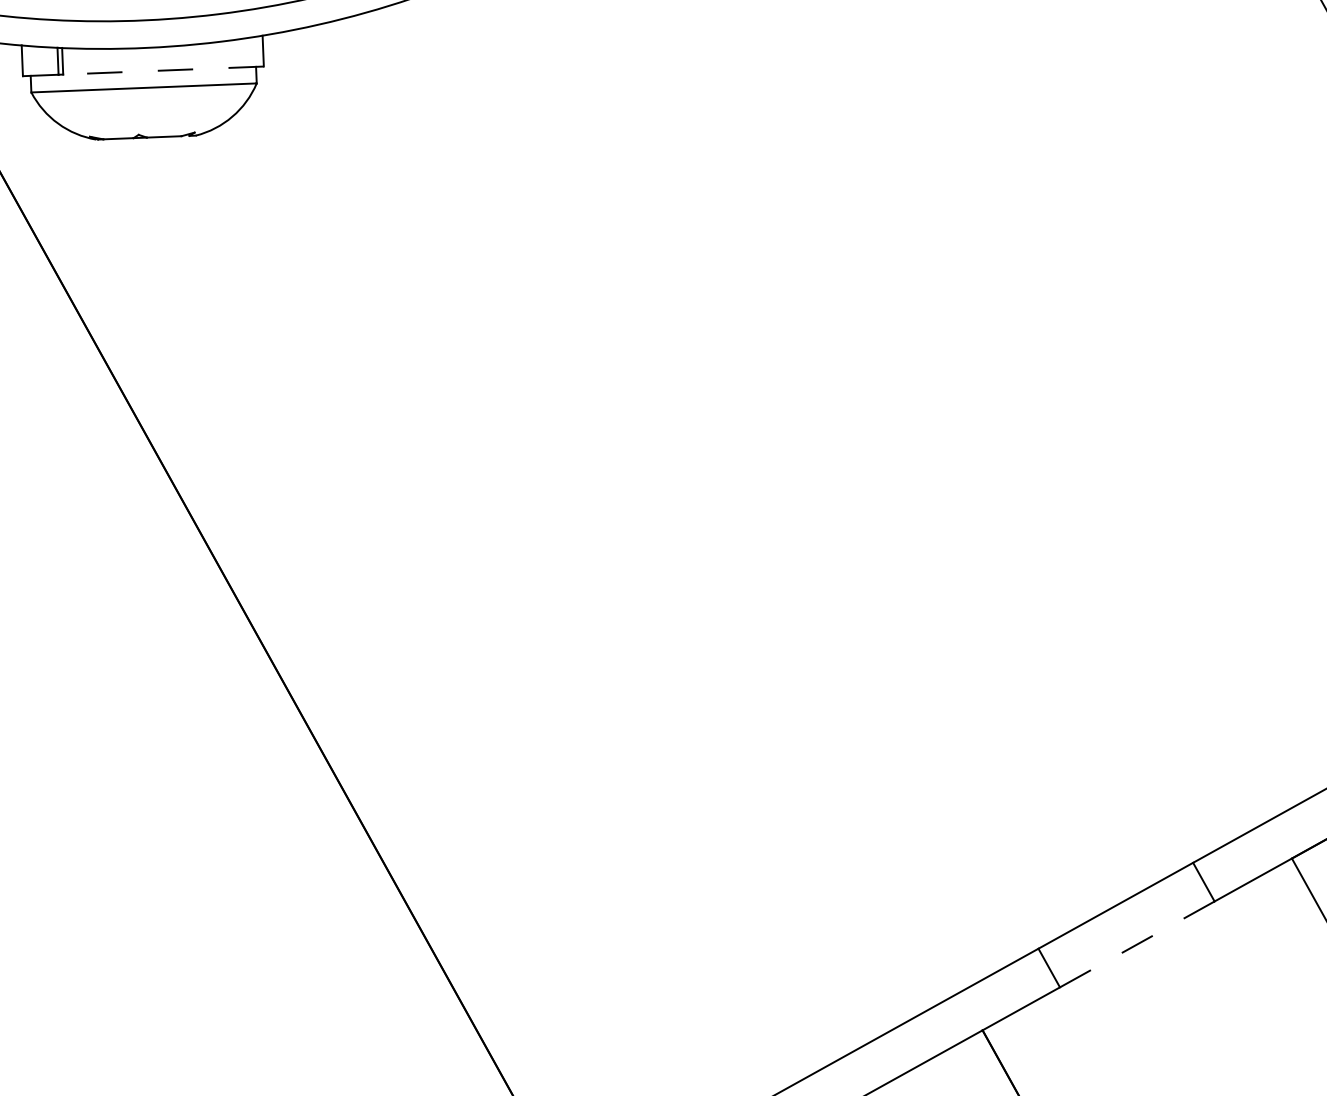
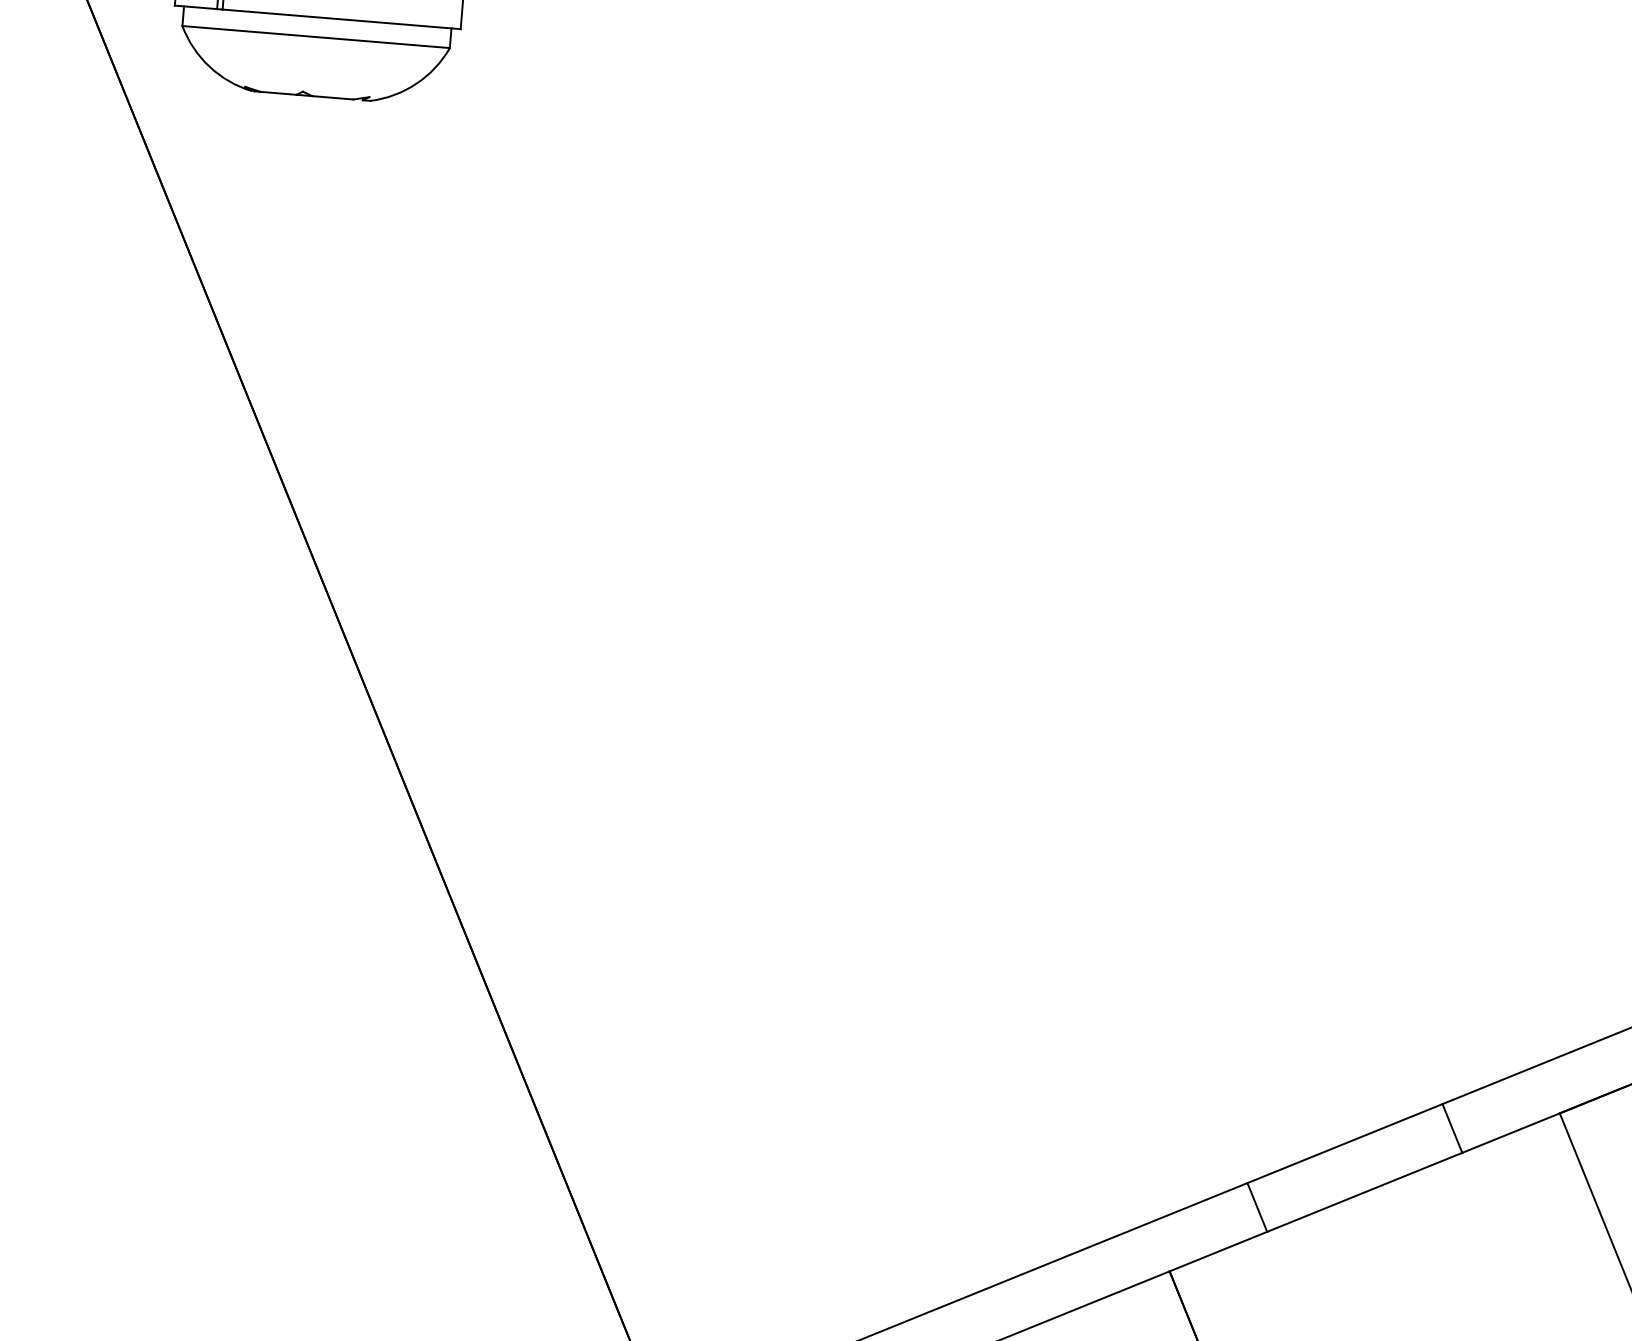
line: (163, 70) -> (341, 19), dashed -> solid
line: (1137, 944) -> (1364, 1192), dashed -> solid

